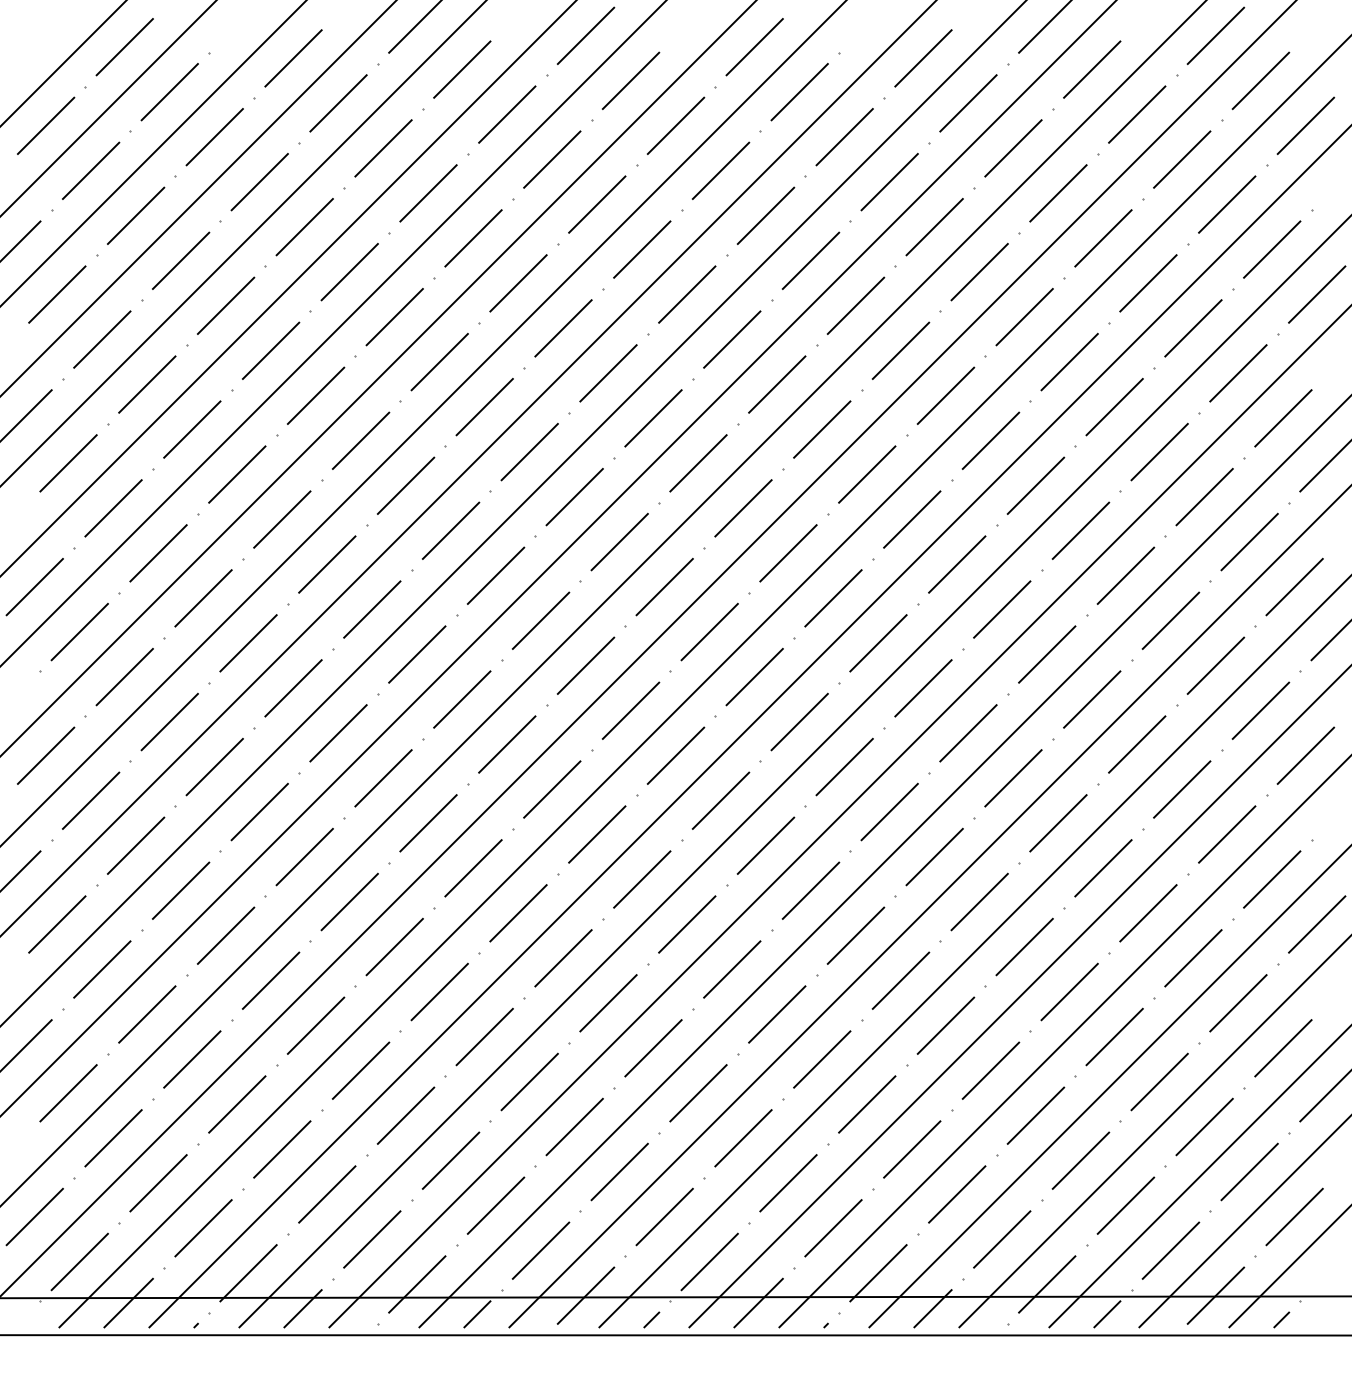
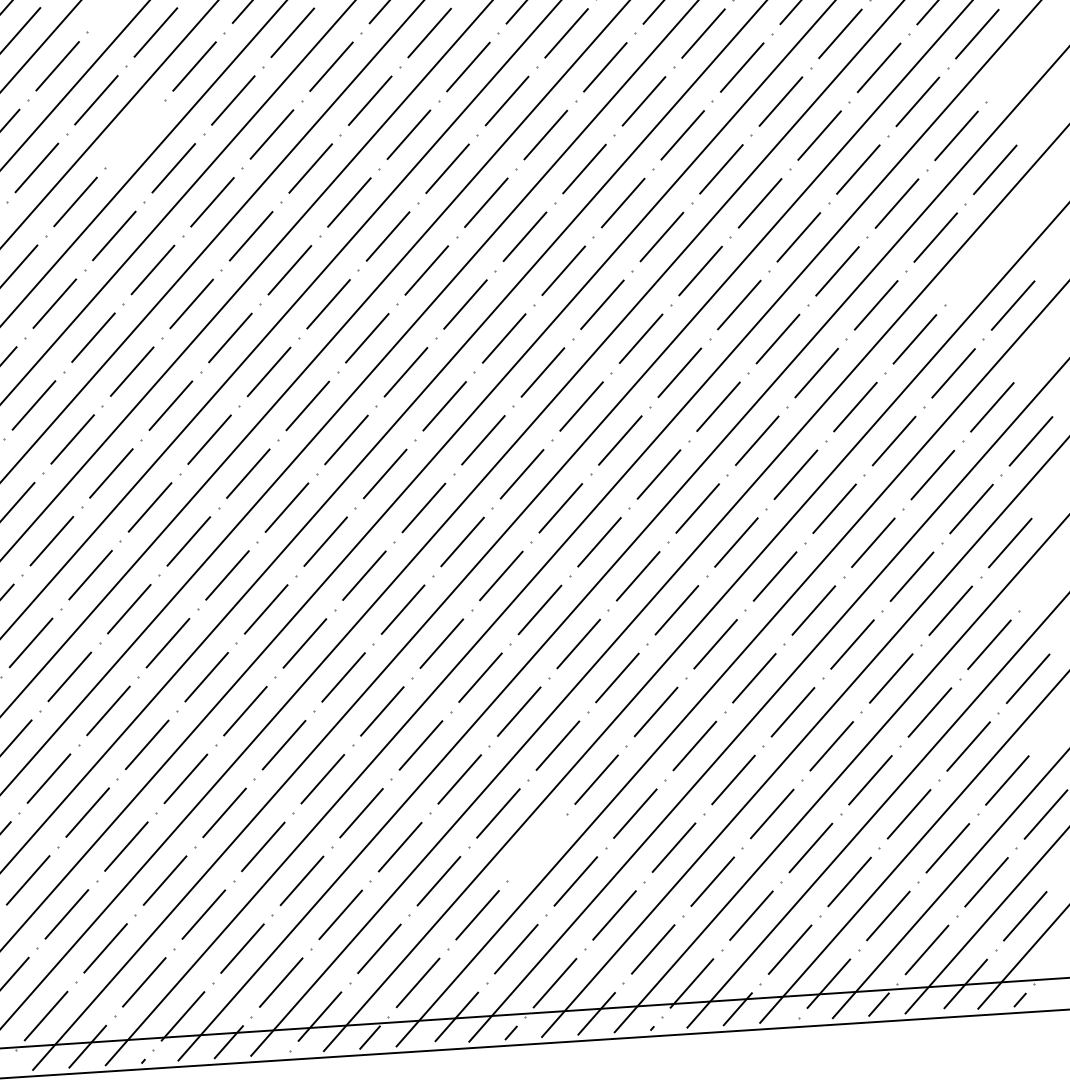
line: (259, 182) -> (134, 134), removed
line: (1283, 418) -> (974, 271), removed
line: (698, 1093) -> (537, 847), removed

